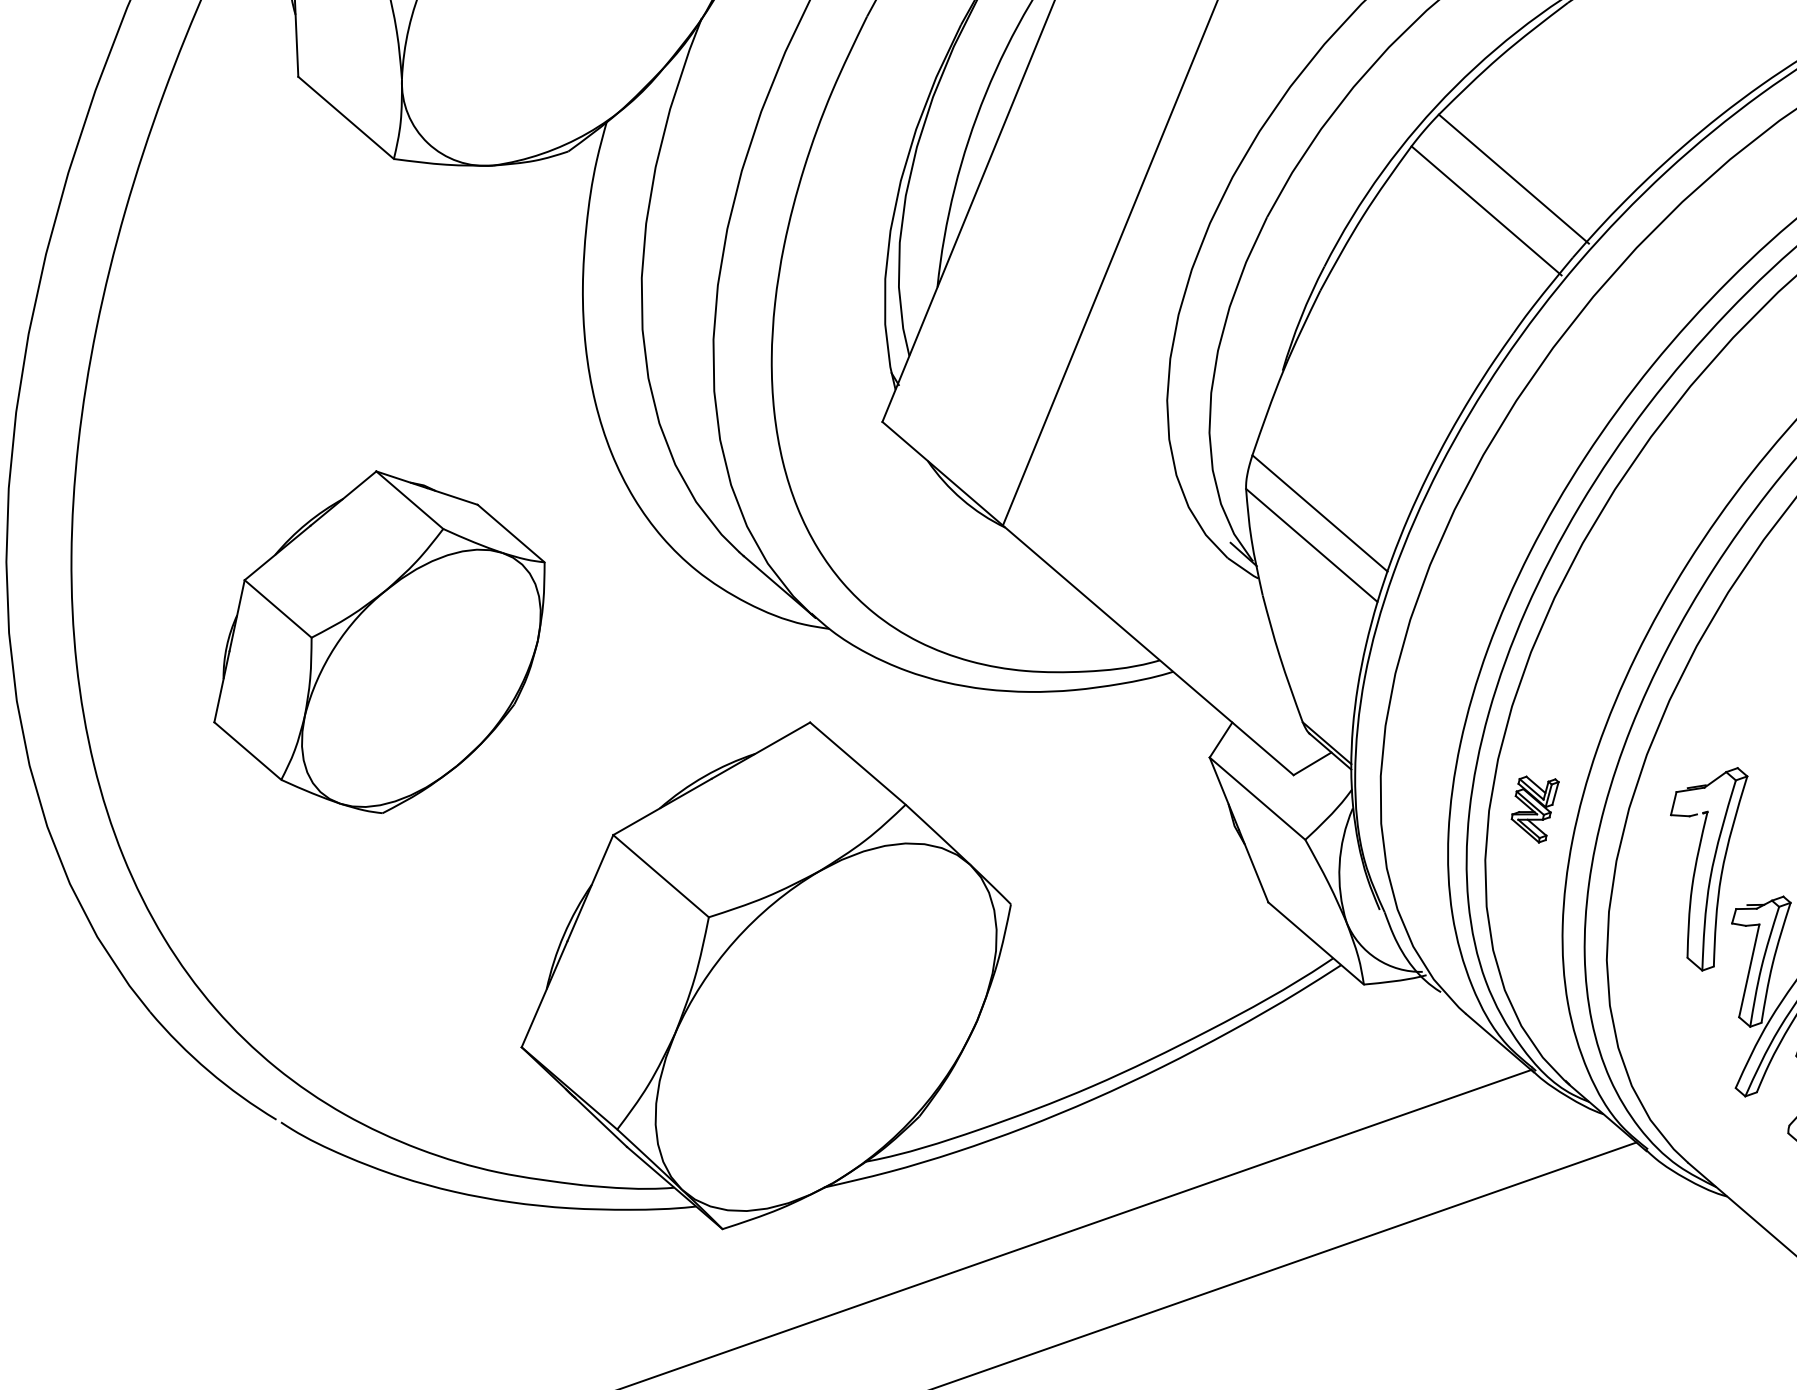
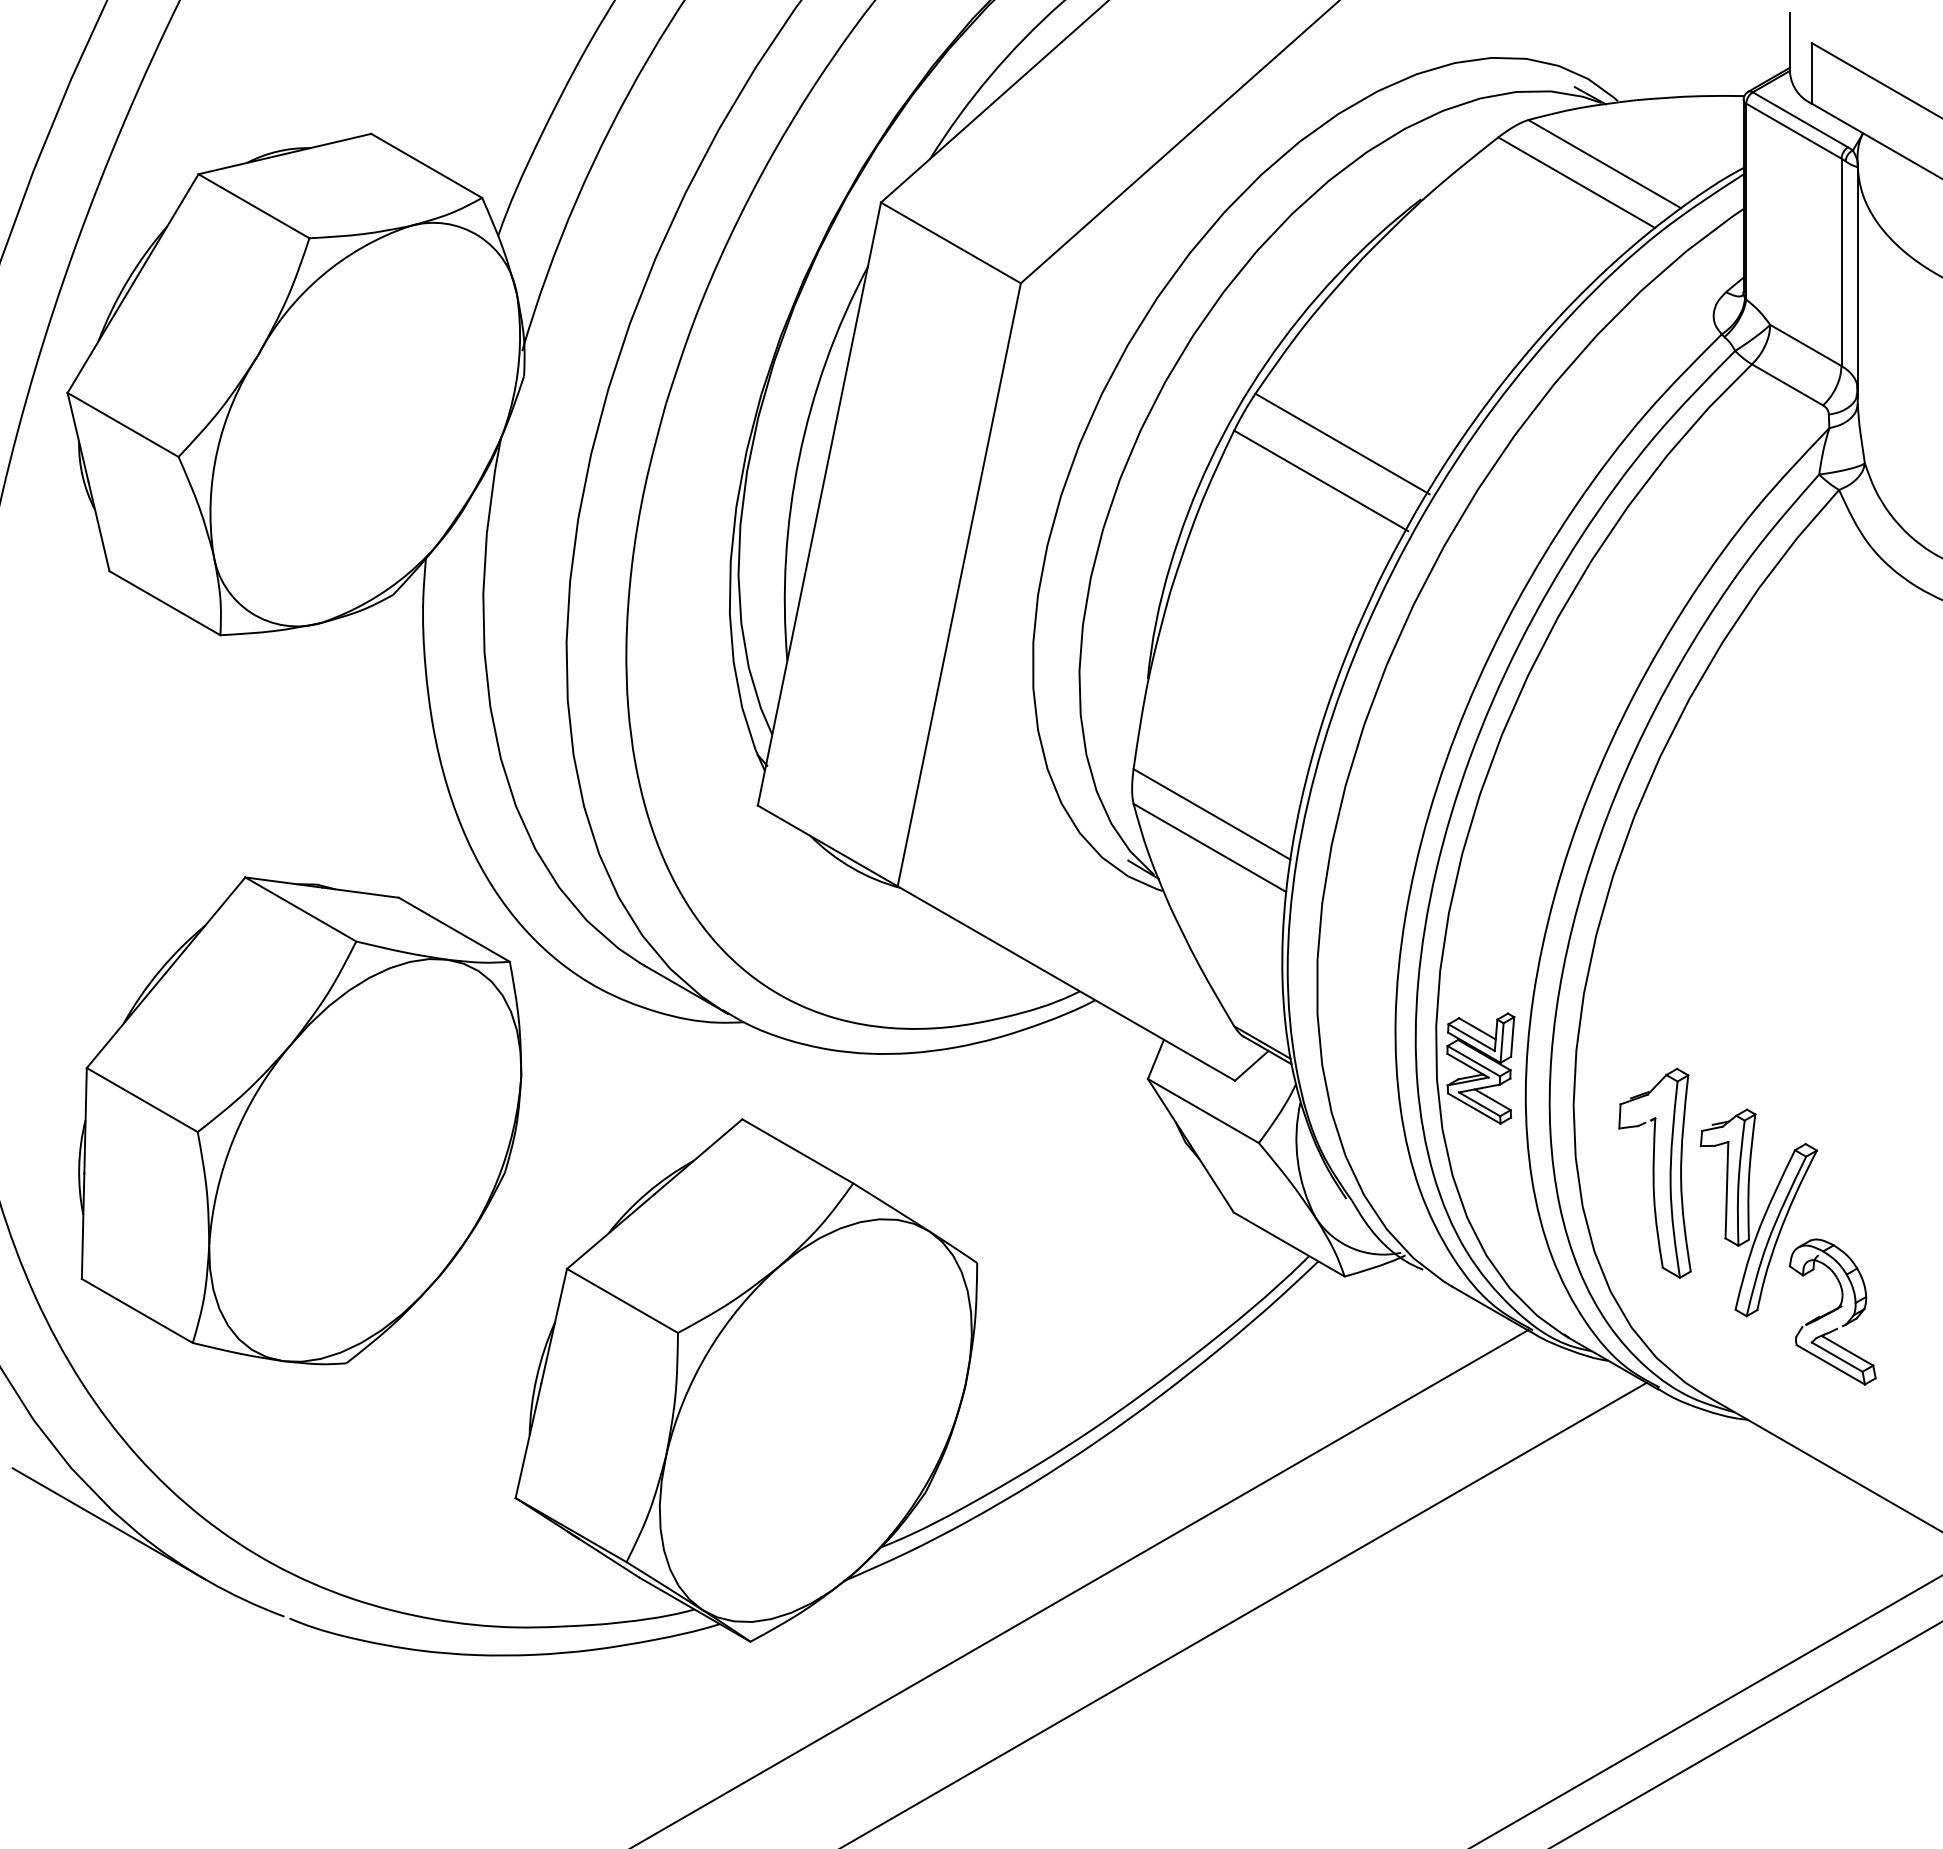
part: (382, 642) -> (300, 1120), size x1.43
part: (1533, 808) -> (1480, 1068), size x1.67
part: (1696, 864) -> (1654, 1172), moved
line: (123, 997) -> (108, 1523), added

